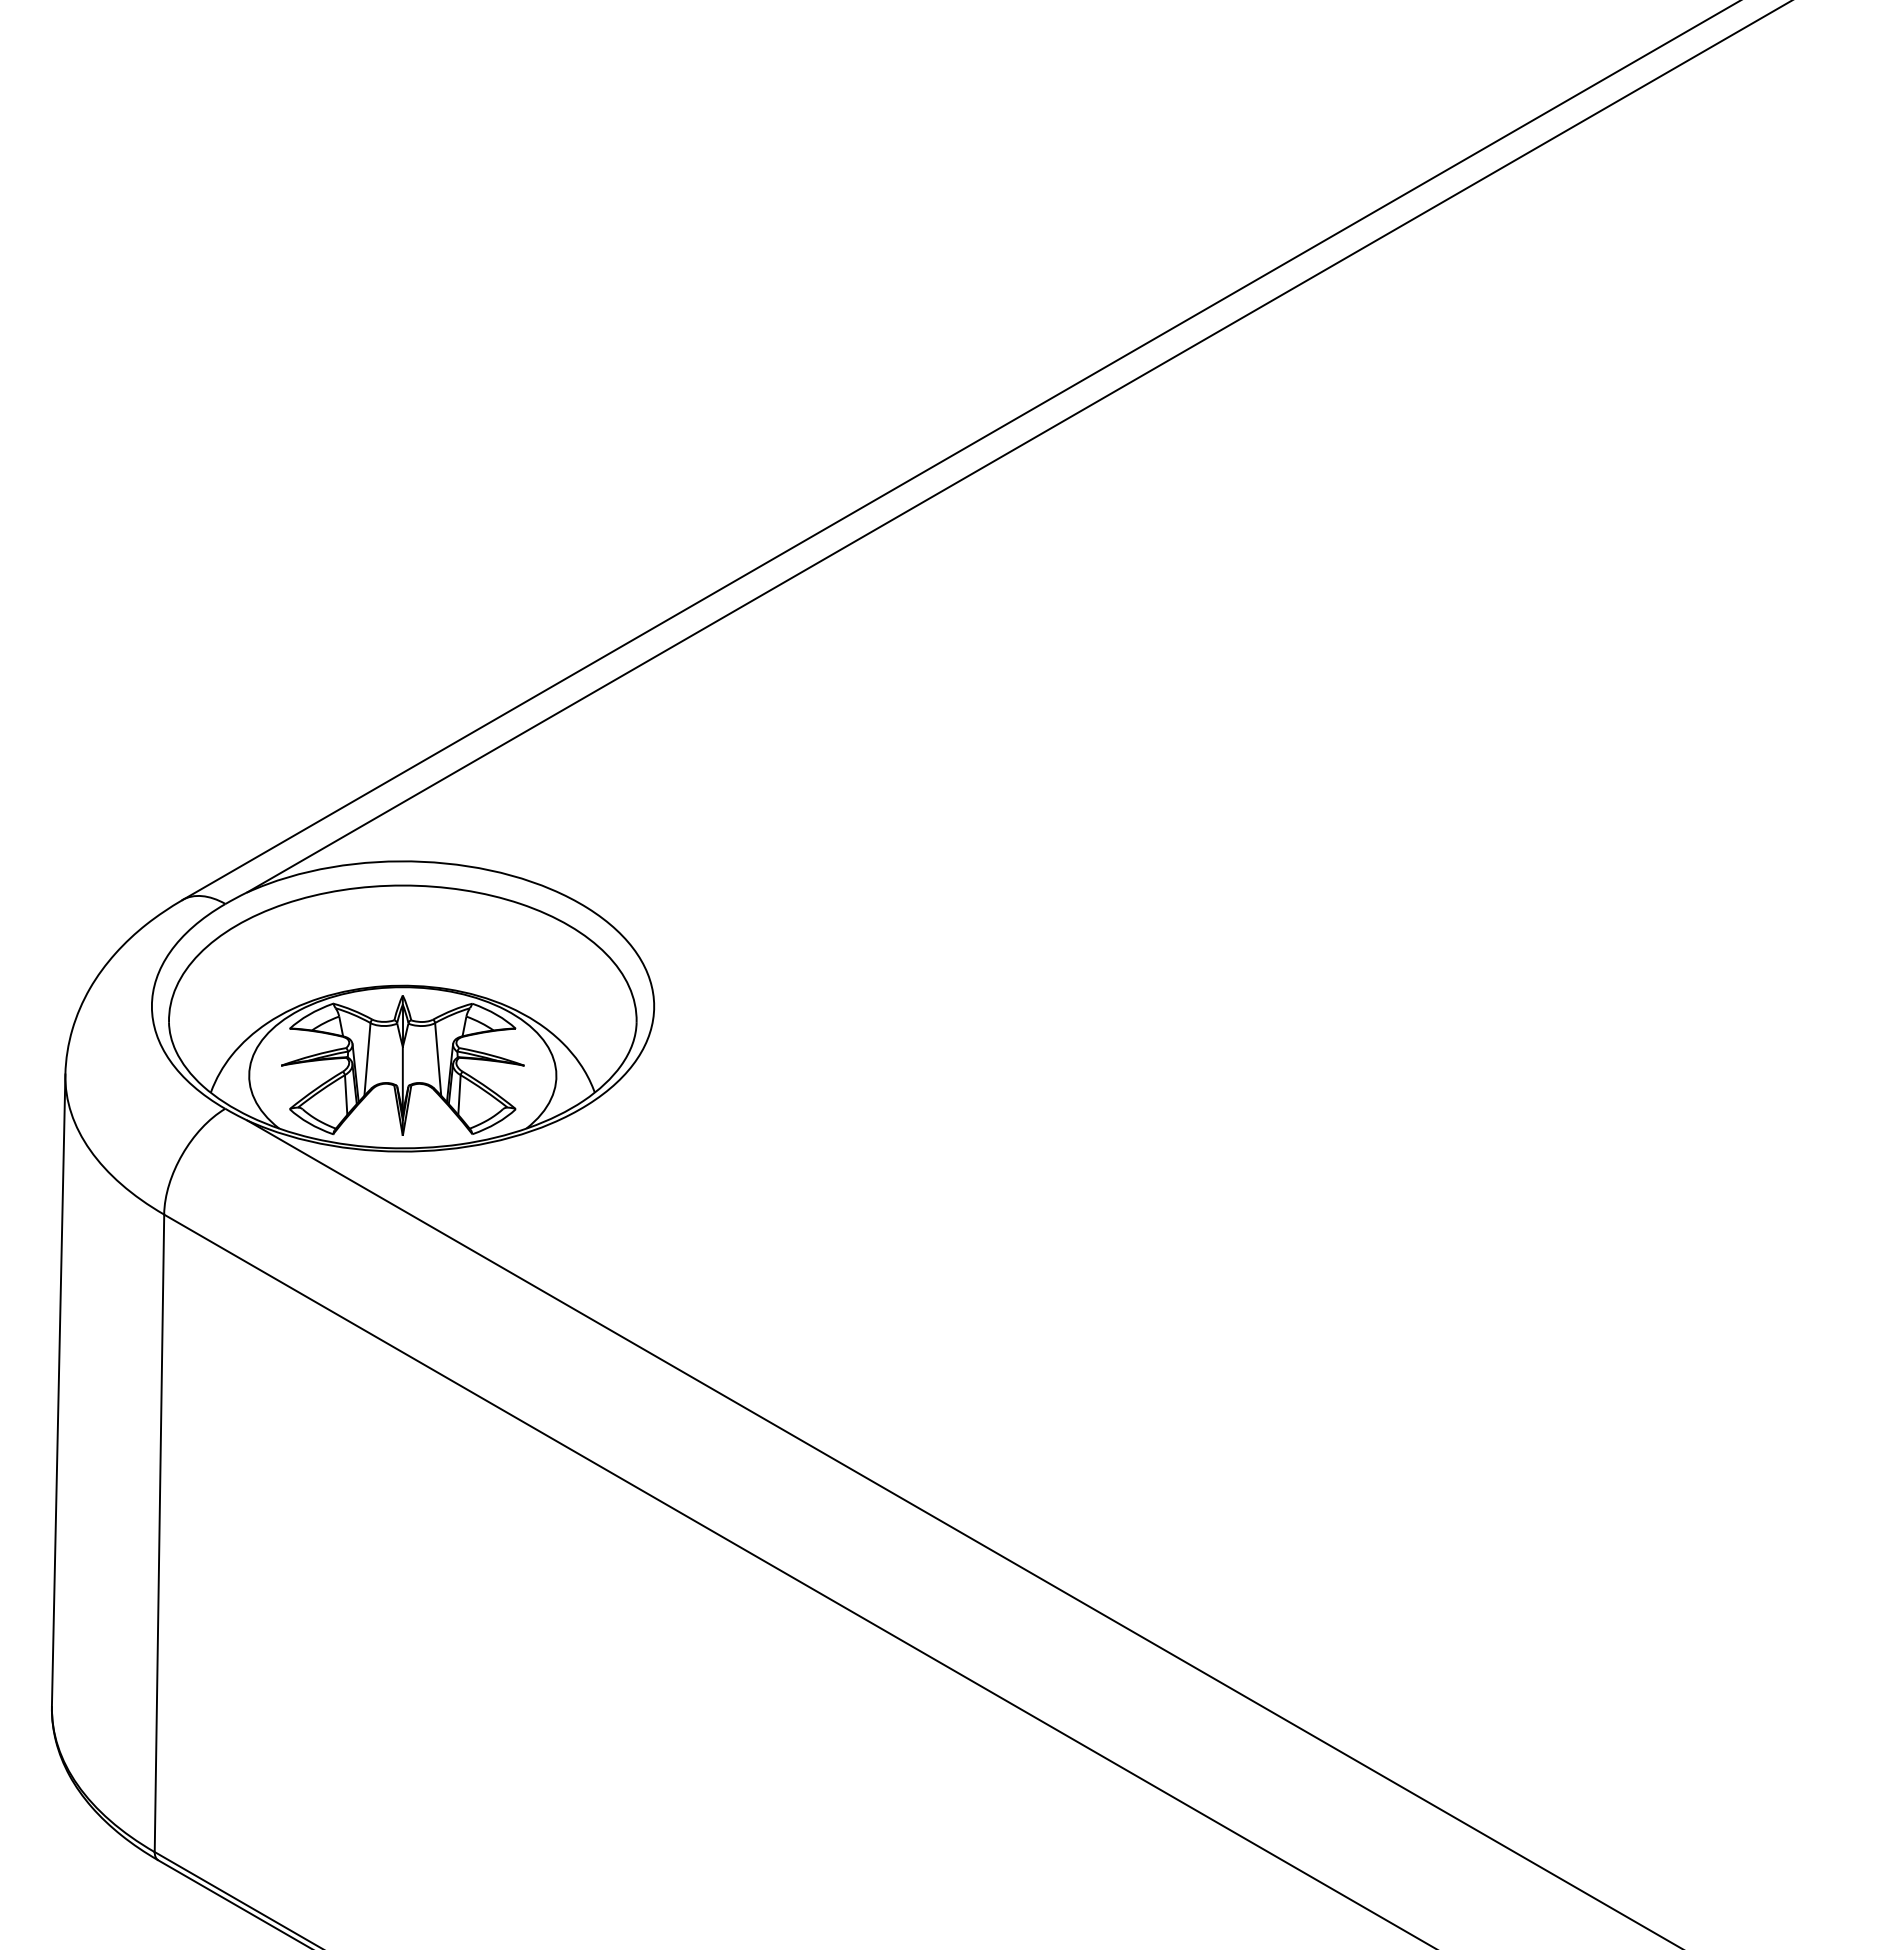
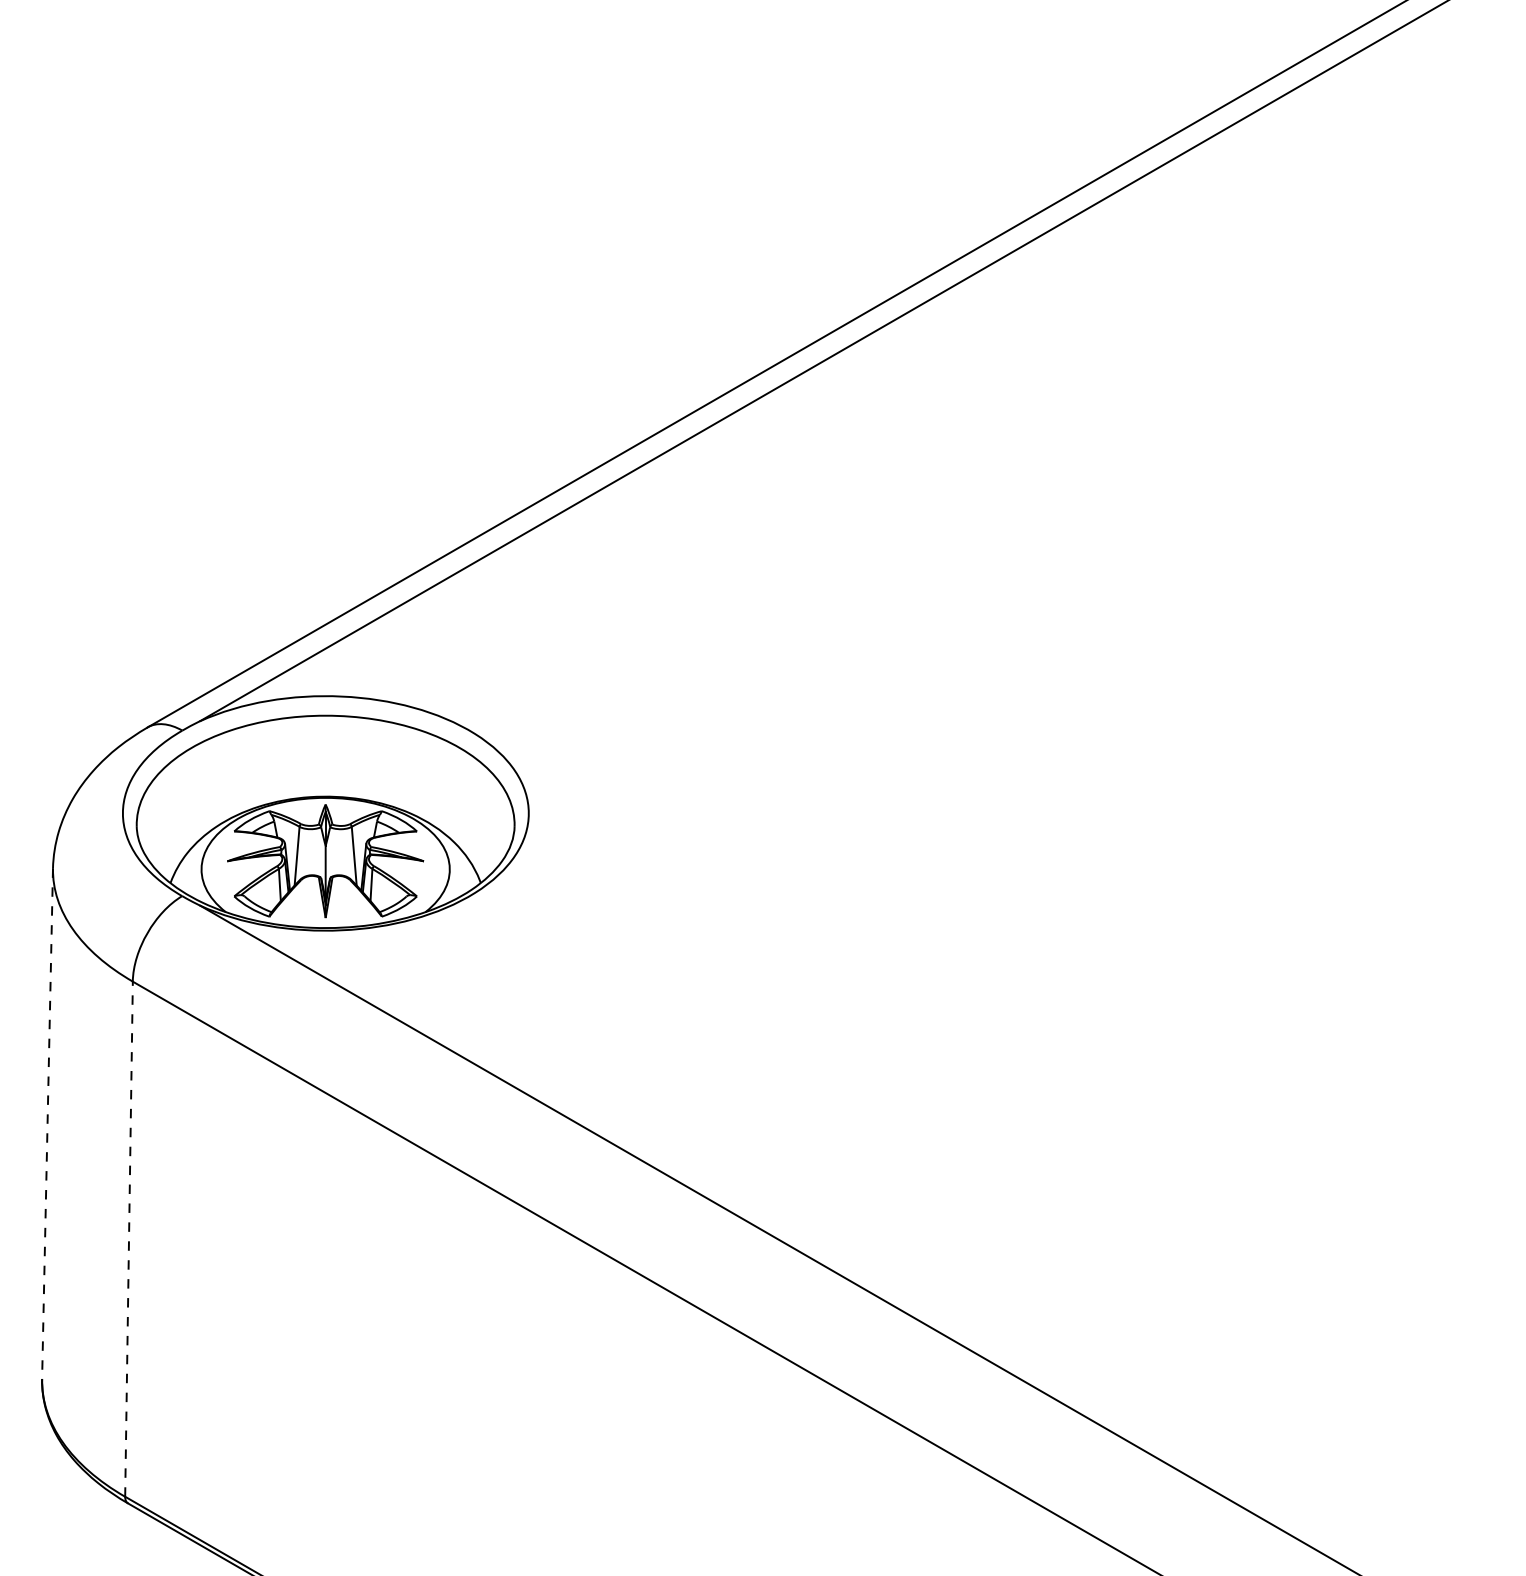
line: (58, 1390) -> (47, 1123), solid -> dashed
line: (159, 1533) -> (129, 1239), solid -> dashed

